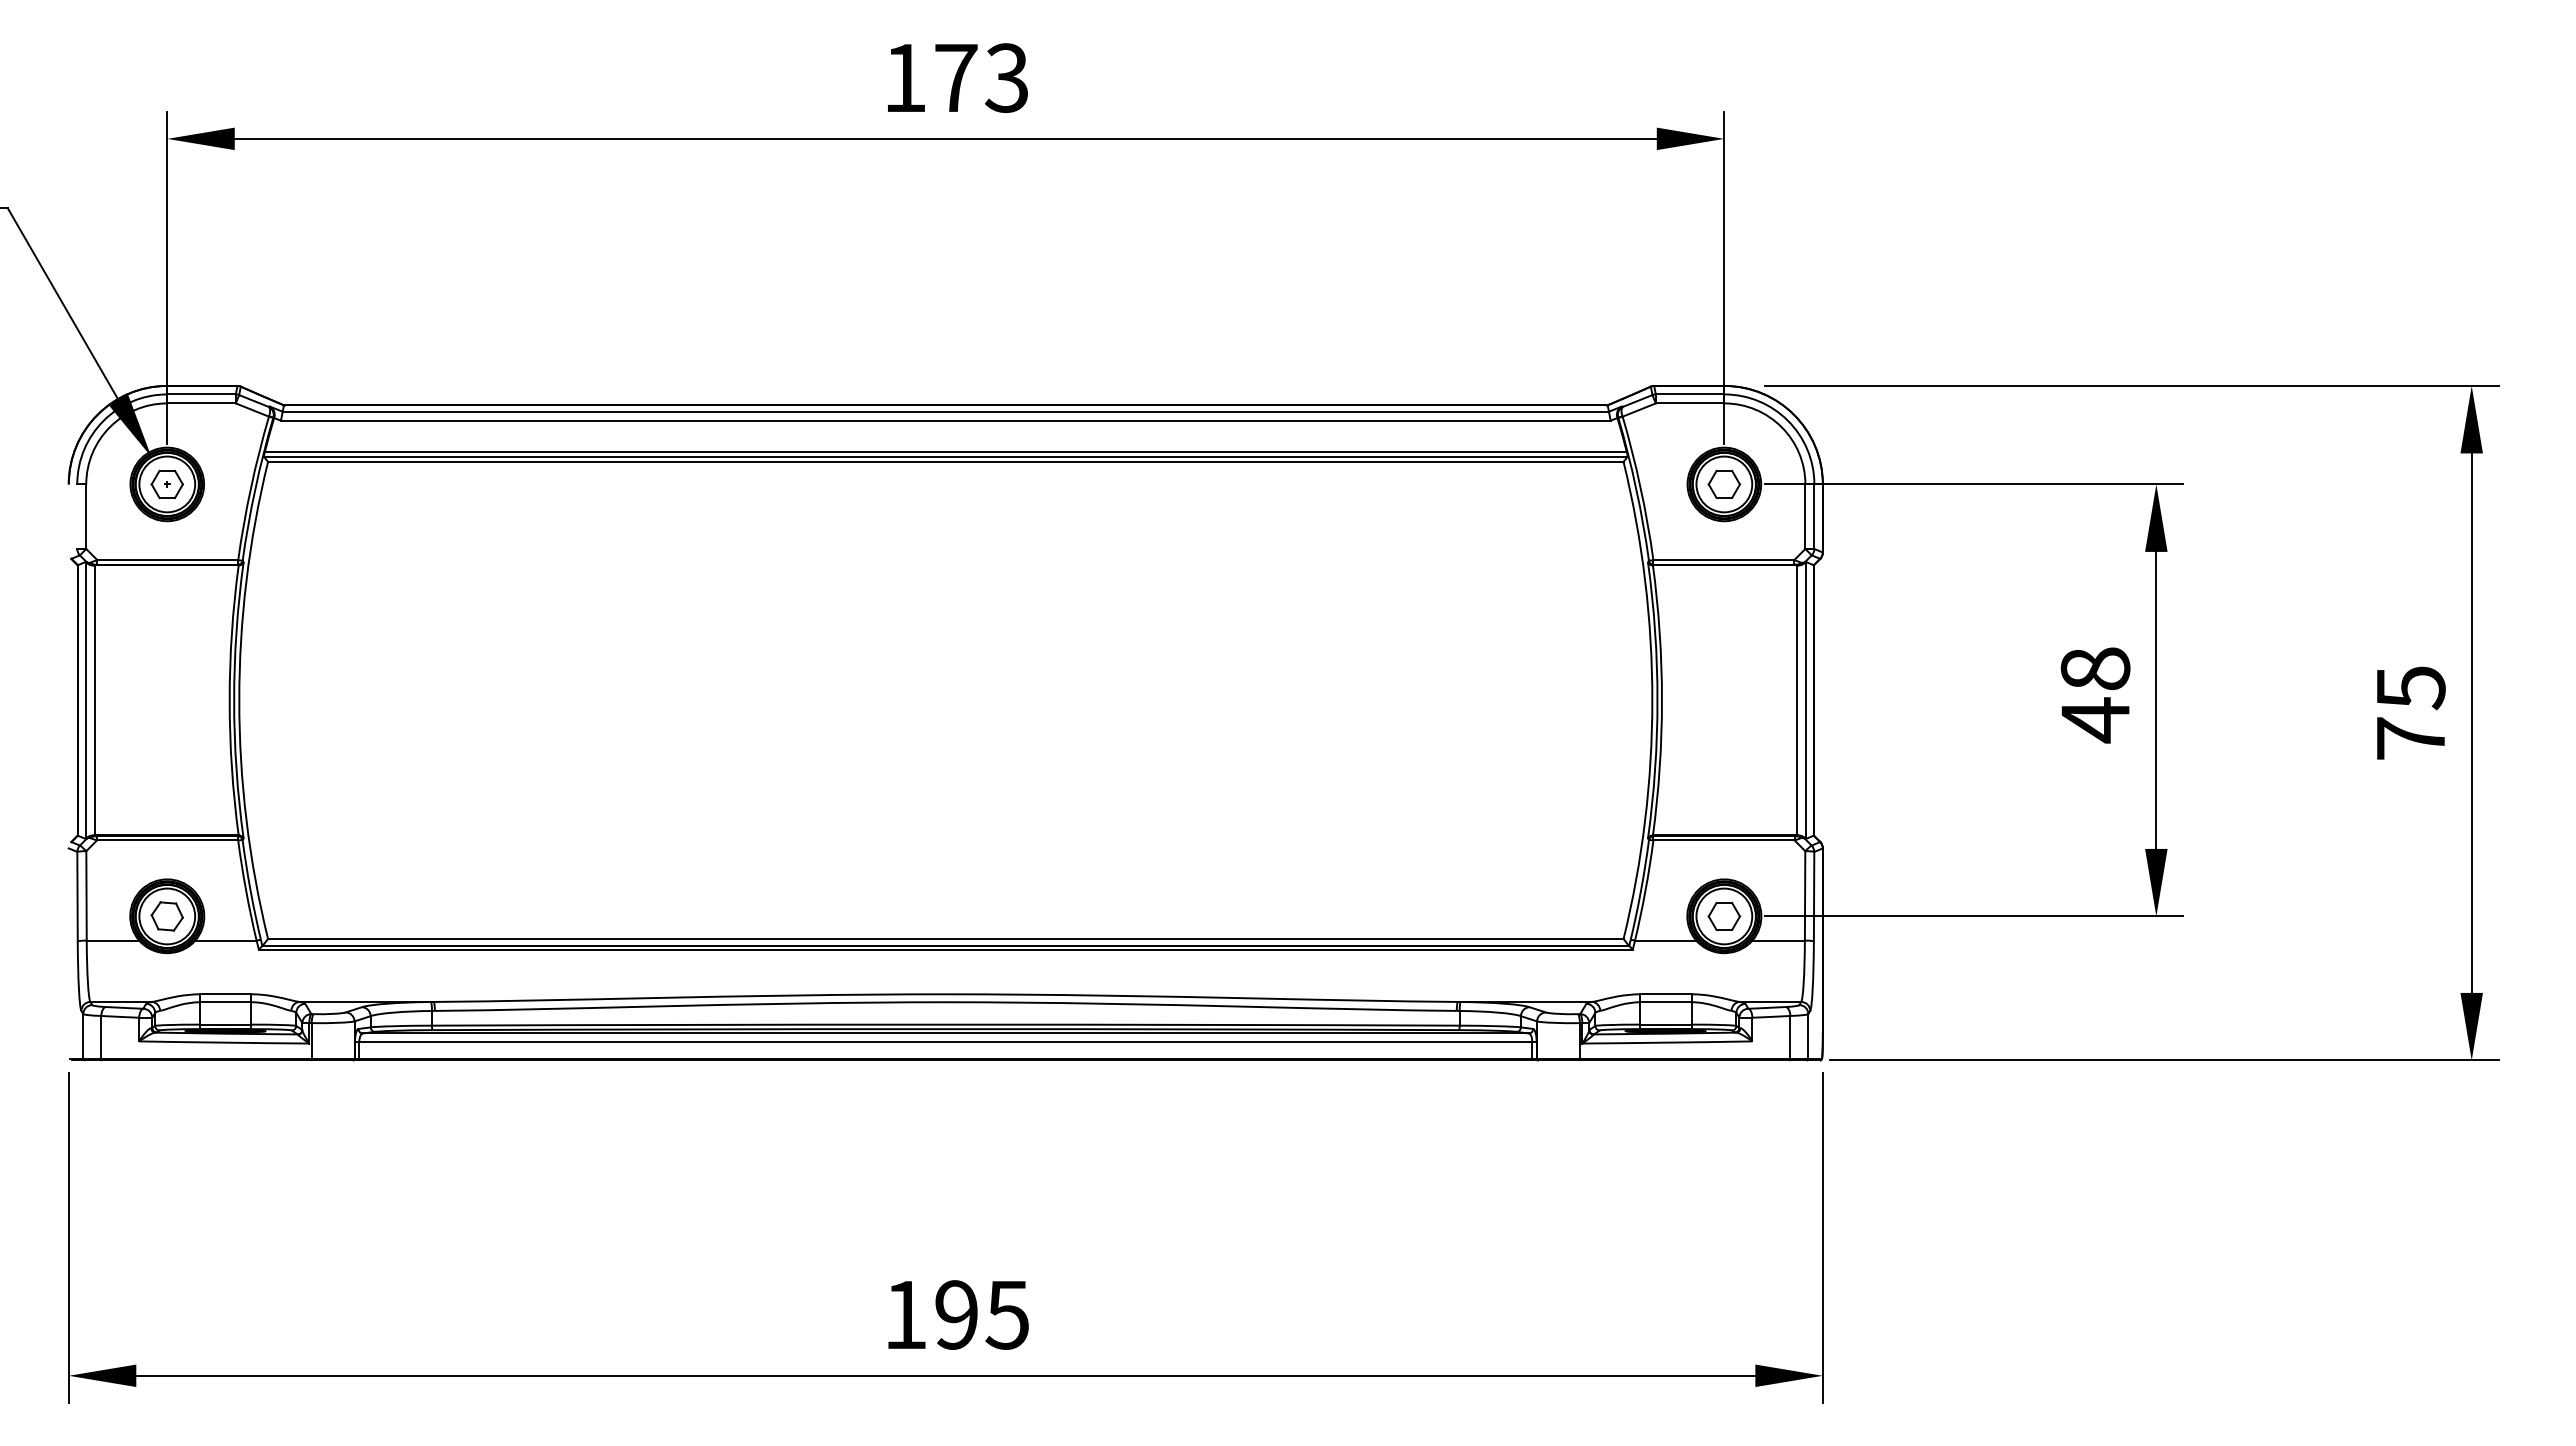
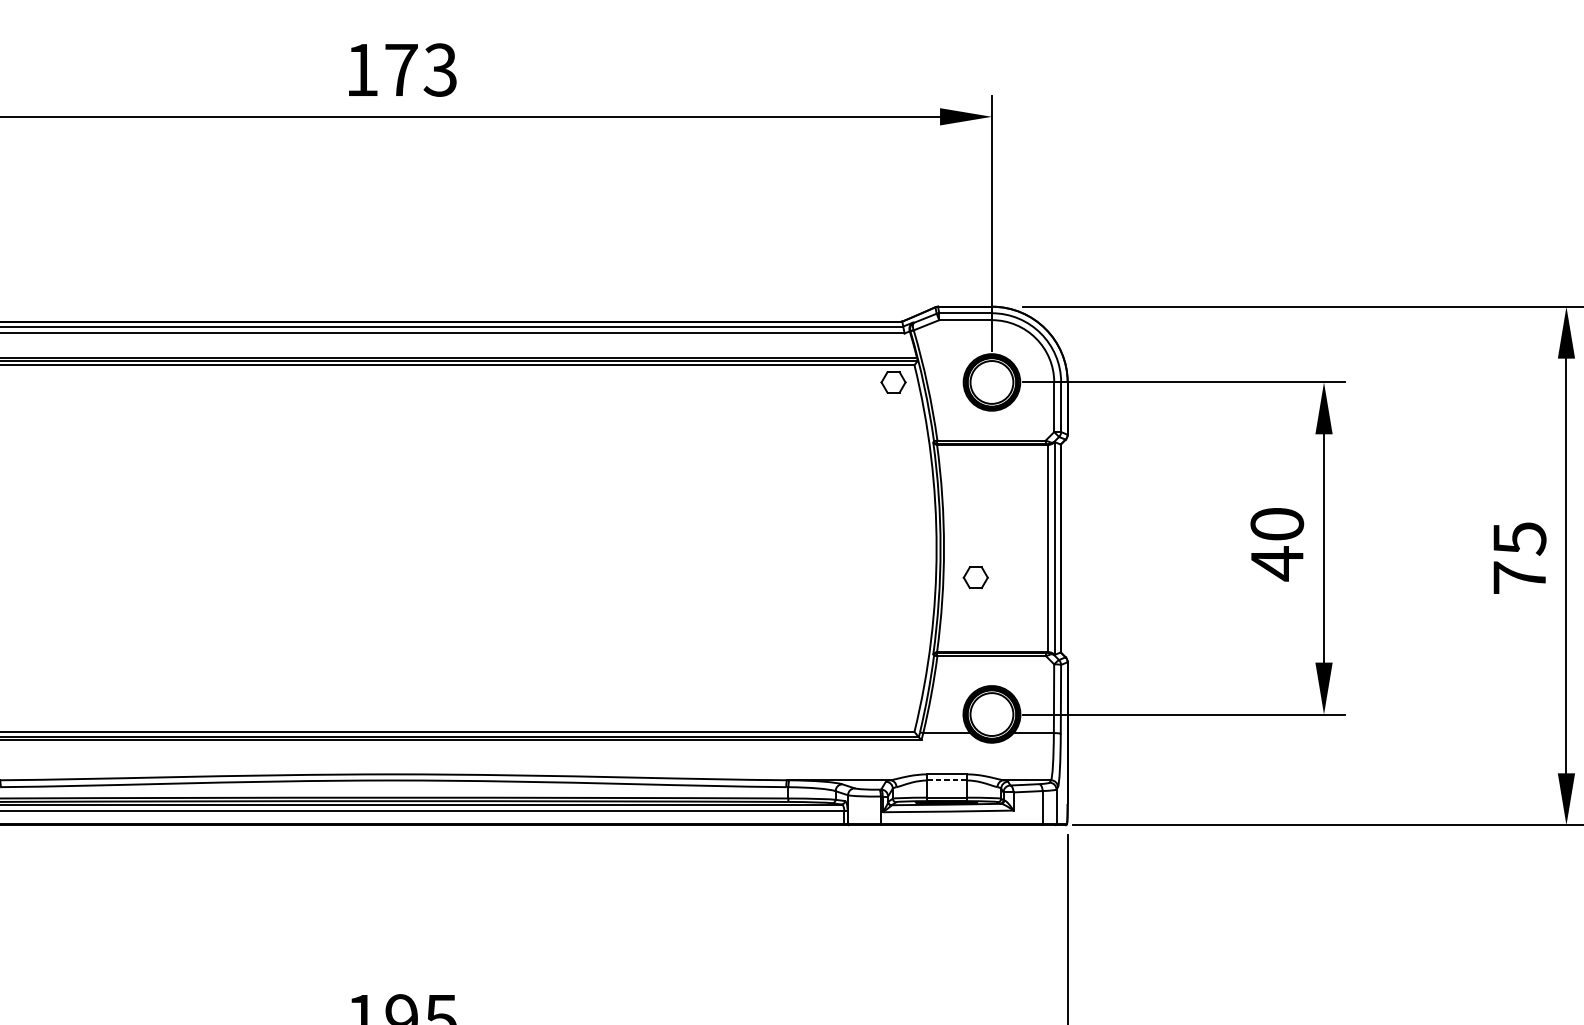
part: (1724, 483) -> (893, 381), moved
text: (2095, 668) -> (1277, 523), 48 -> 40
part: (1724, 915) -> (975, 576), moved
line: (1665, 1002) -> (946, 780), solid -> dashed

